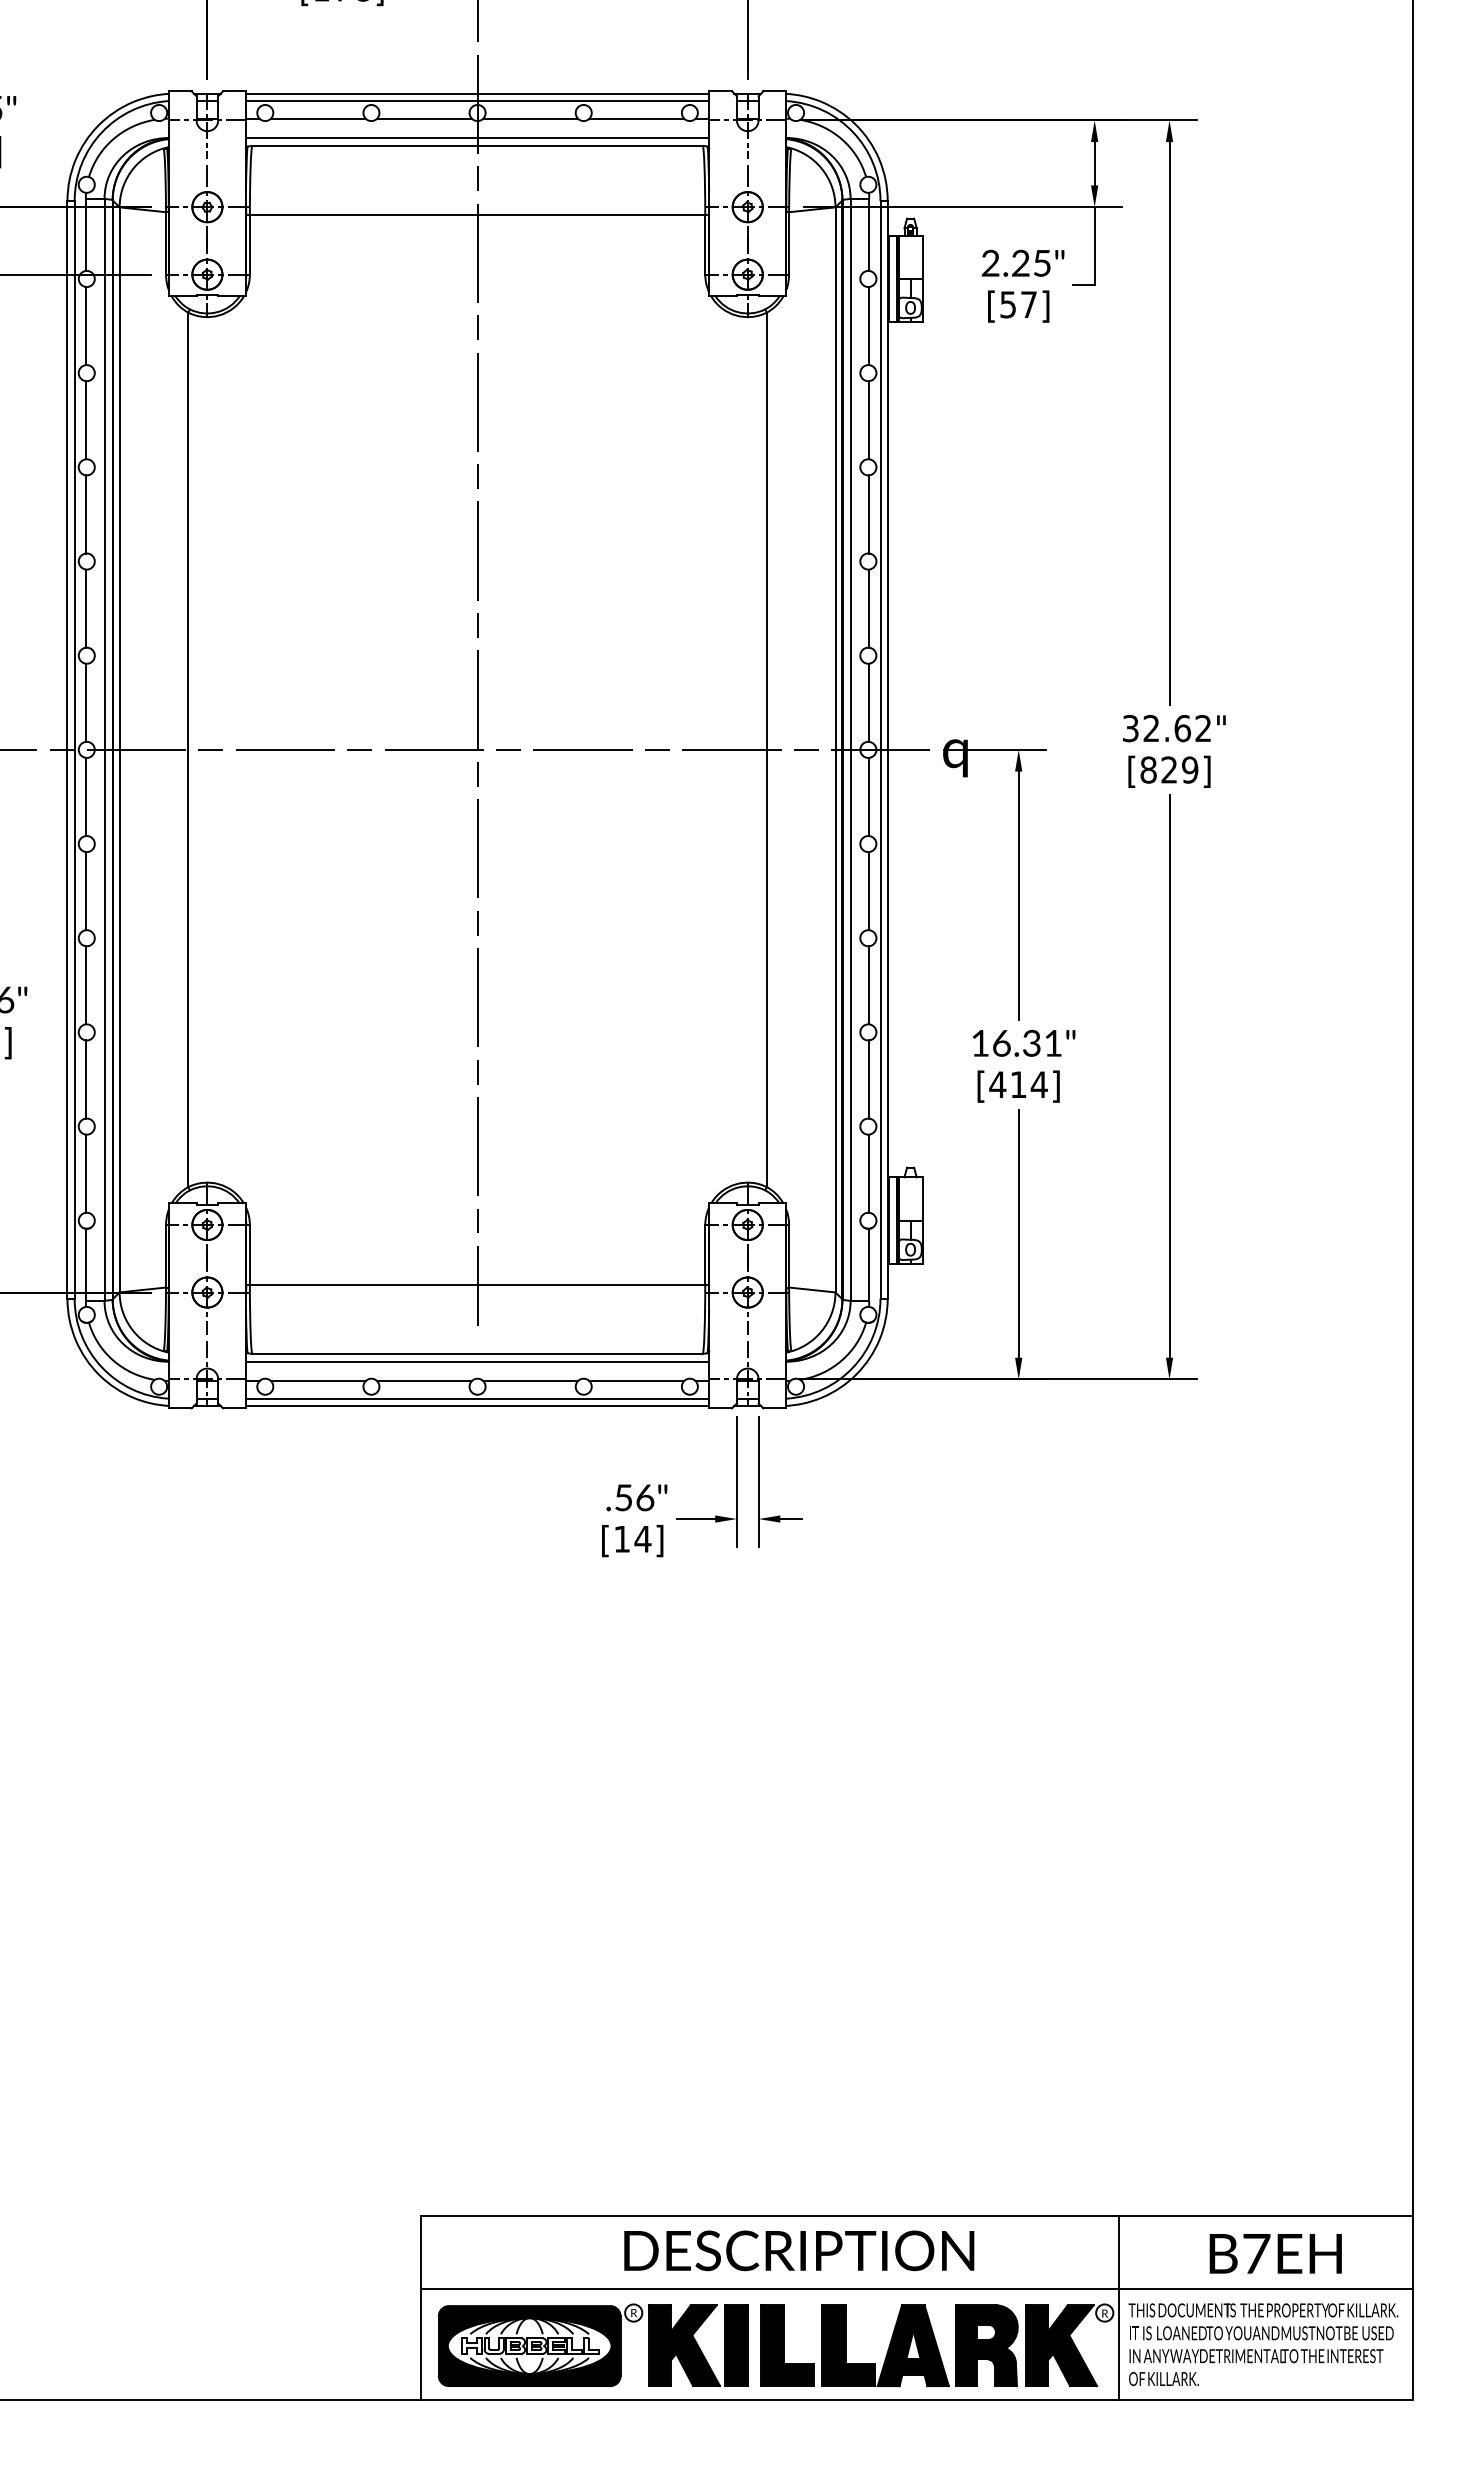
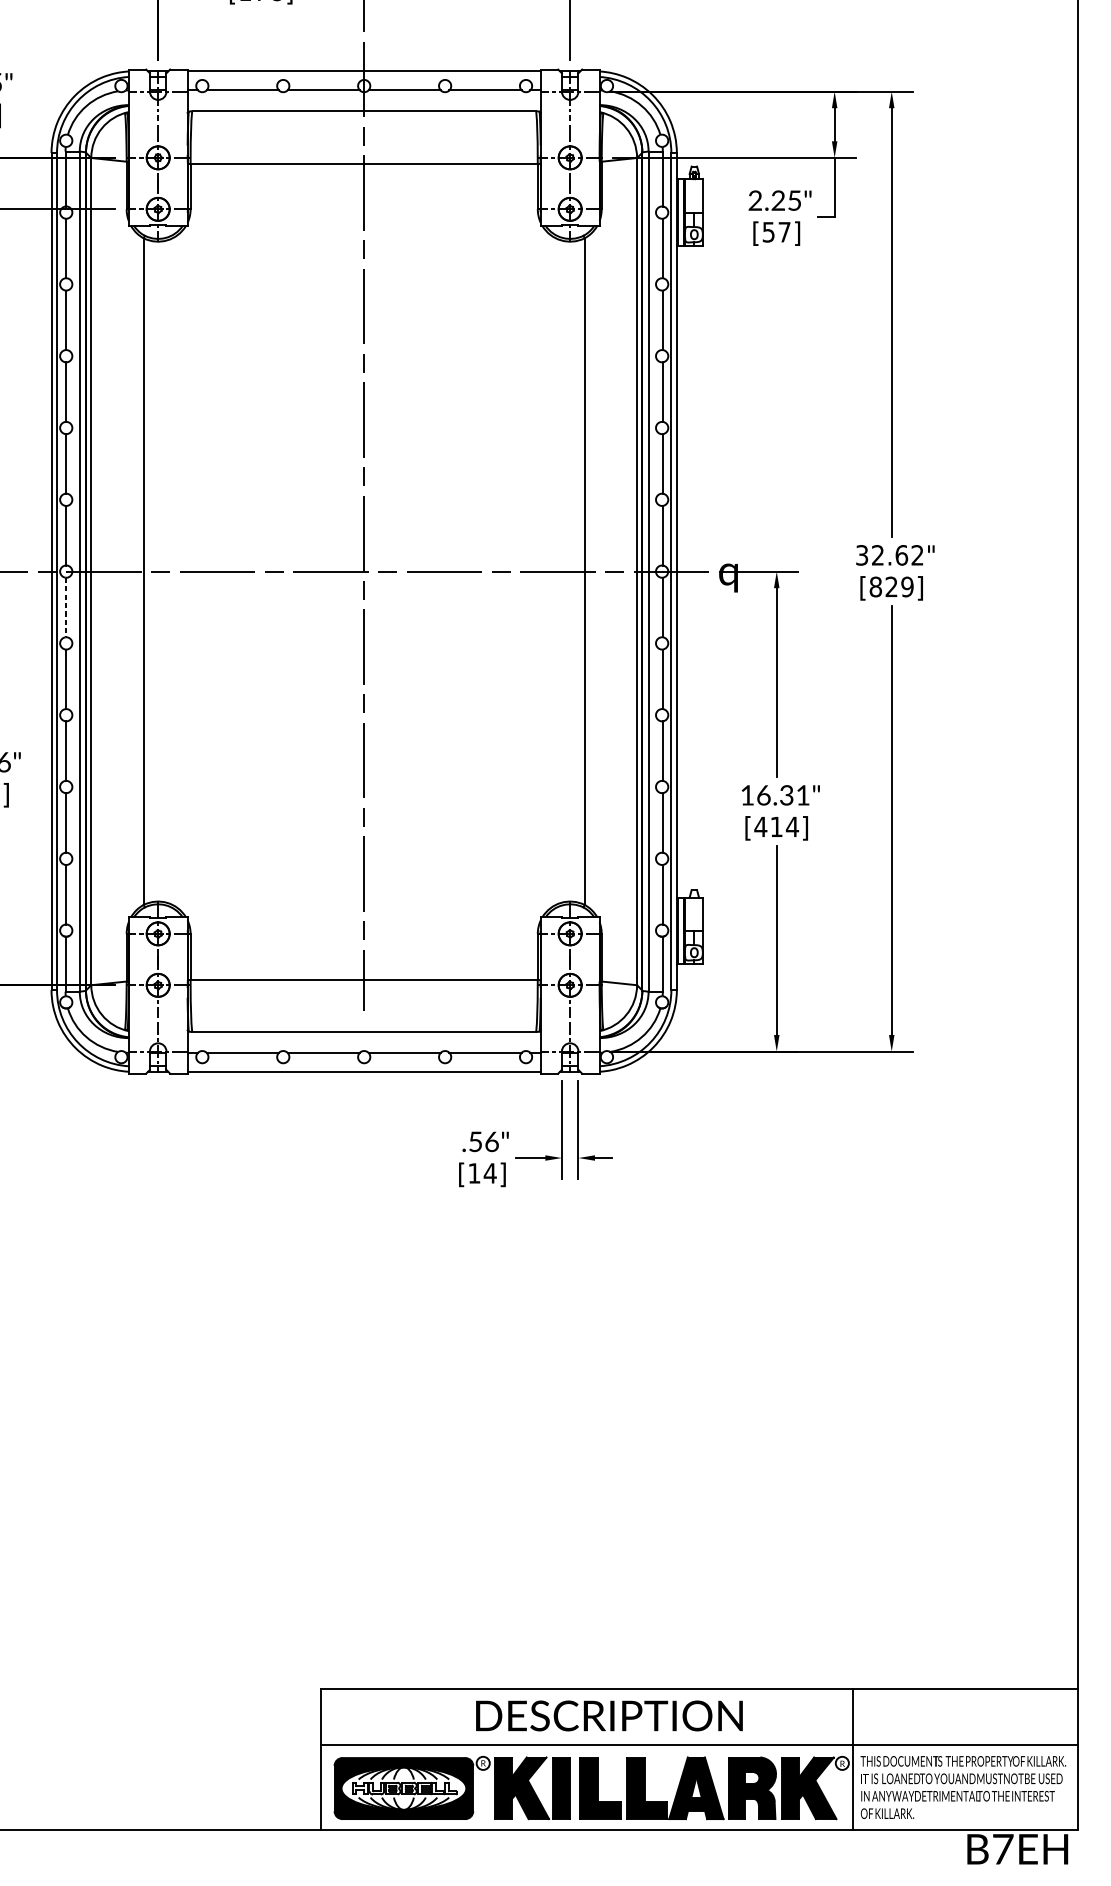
line: (477, 100) -> (364, 76), removed
line: (477, 138) -> (364, 105), removed
line: (85, 797) -> (65, 607), solid -> dashed
line: (477, 1361) -> (364, 1037), removed
line: (477, 1398) -> (364, 1066), removed
text: (1275, 2253) -> (1017, 1849), moved

